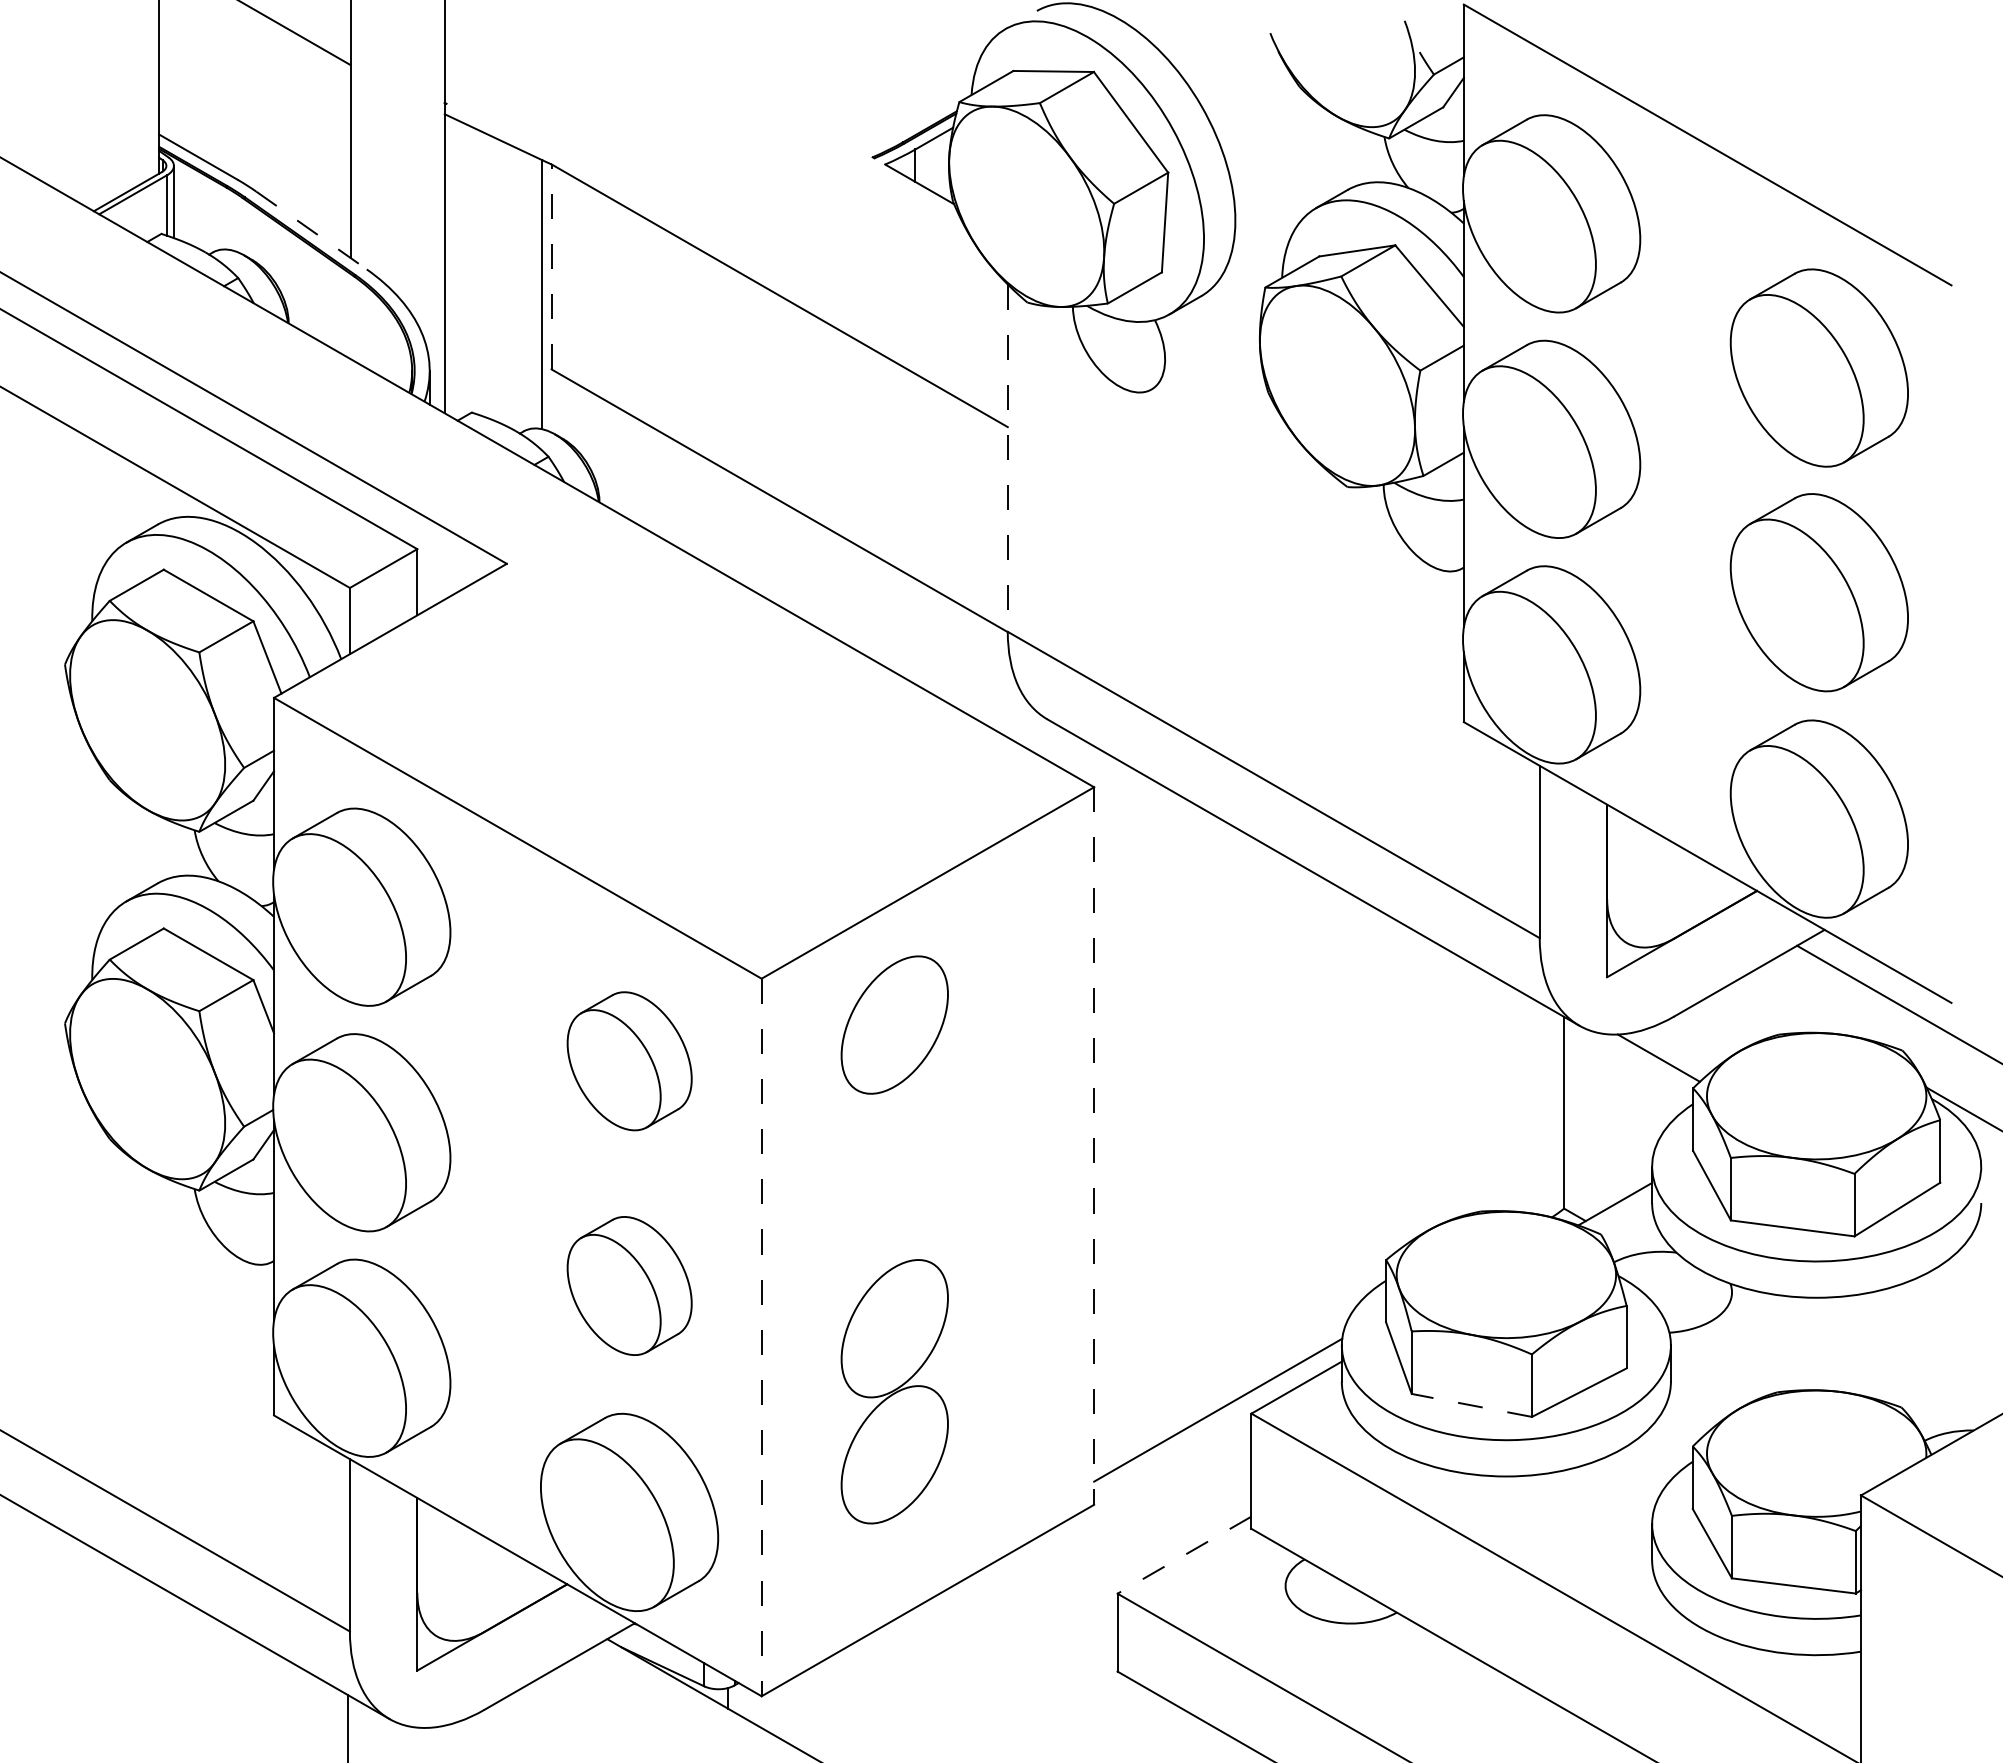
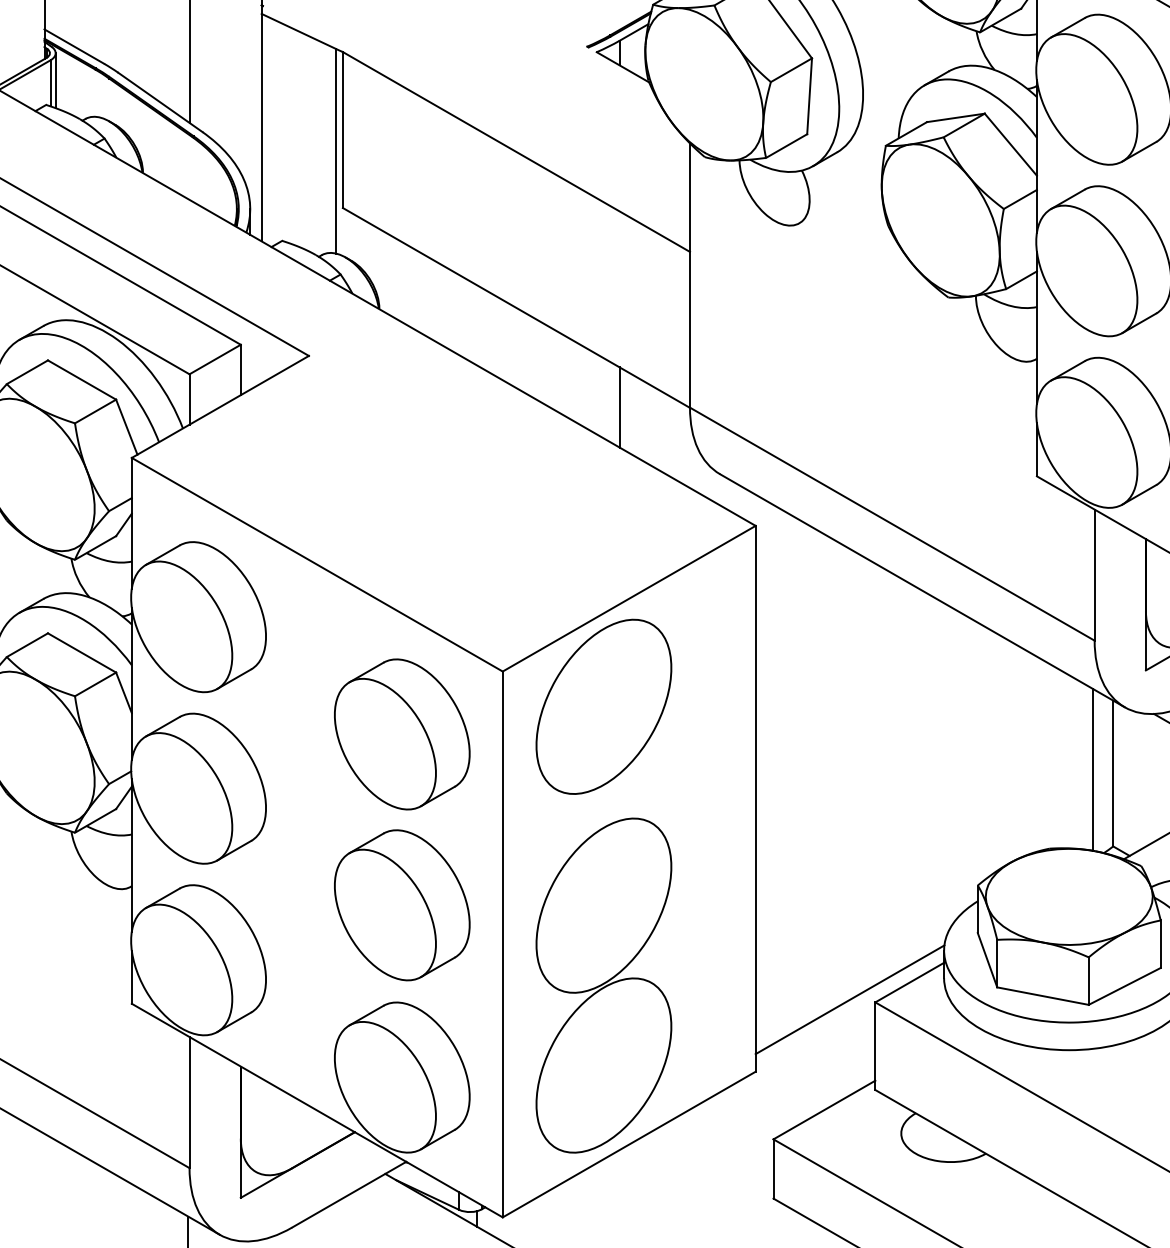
line: (311, 230) -> (160, 102), dashed -> solid
line: (551, 266) -> (342, 129), dashed -> solid
line: (1007, 458) -> (689, 275), dashed -> solid
line: (915, 631) -> (619, 407), added
part: (894, 1024) -> (603, 706), size x1.67
part: (629, 1060) -> (402, 733), size x1.43
line: (1538, 1107) -> (1093, 769), added
line: (1094, 1146) -> (755, 799), dashed -> solid
part: (629, 1285) -> (402, 904), size x1.43
line: (761, 1337) -> (502, 944), dashed -> solid
part: (894, 1391) -> (603, 985), size x1.67
line: (1471, 1405) -> (1042, 996), dashed -> solid
line: (1184, 1555) -> (824, 1110), dashed -> solid

